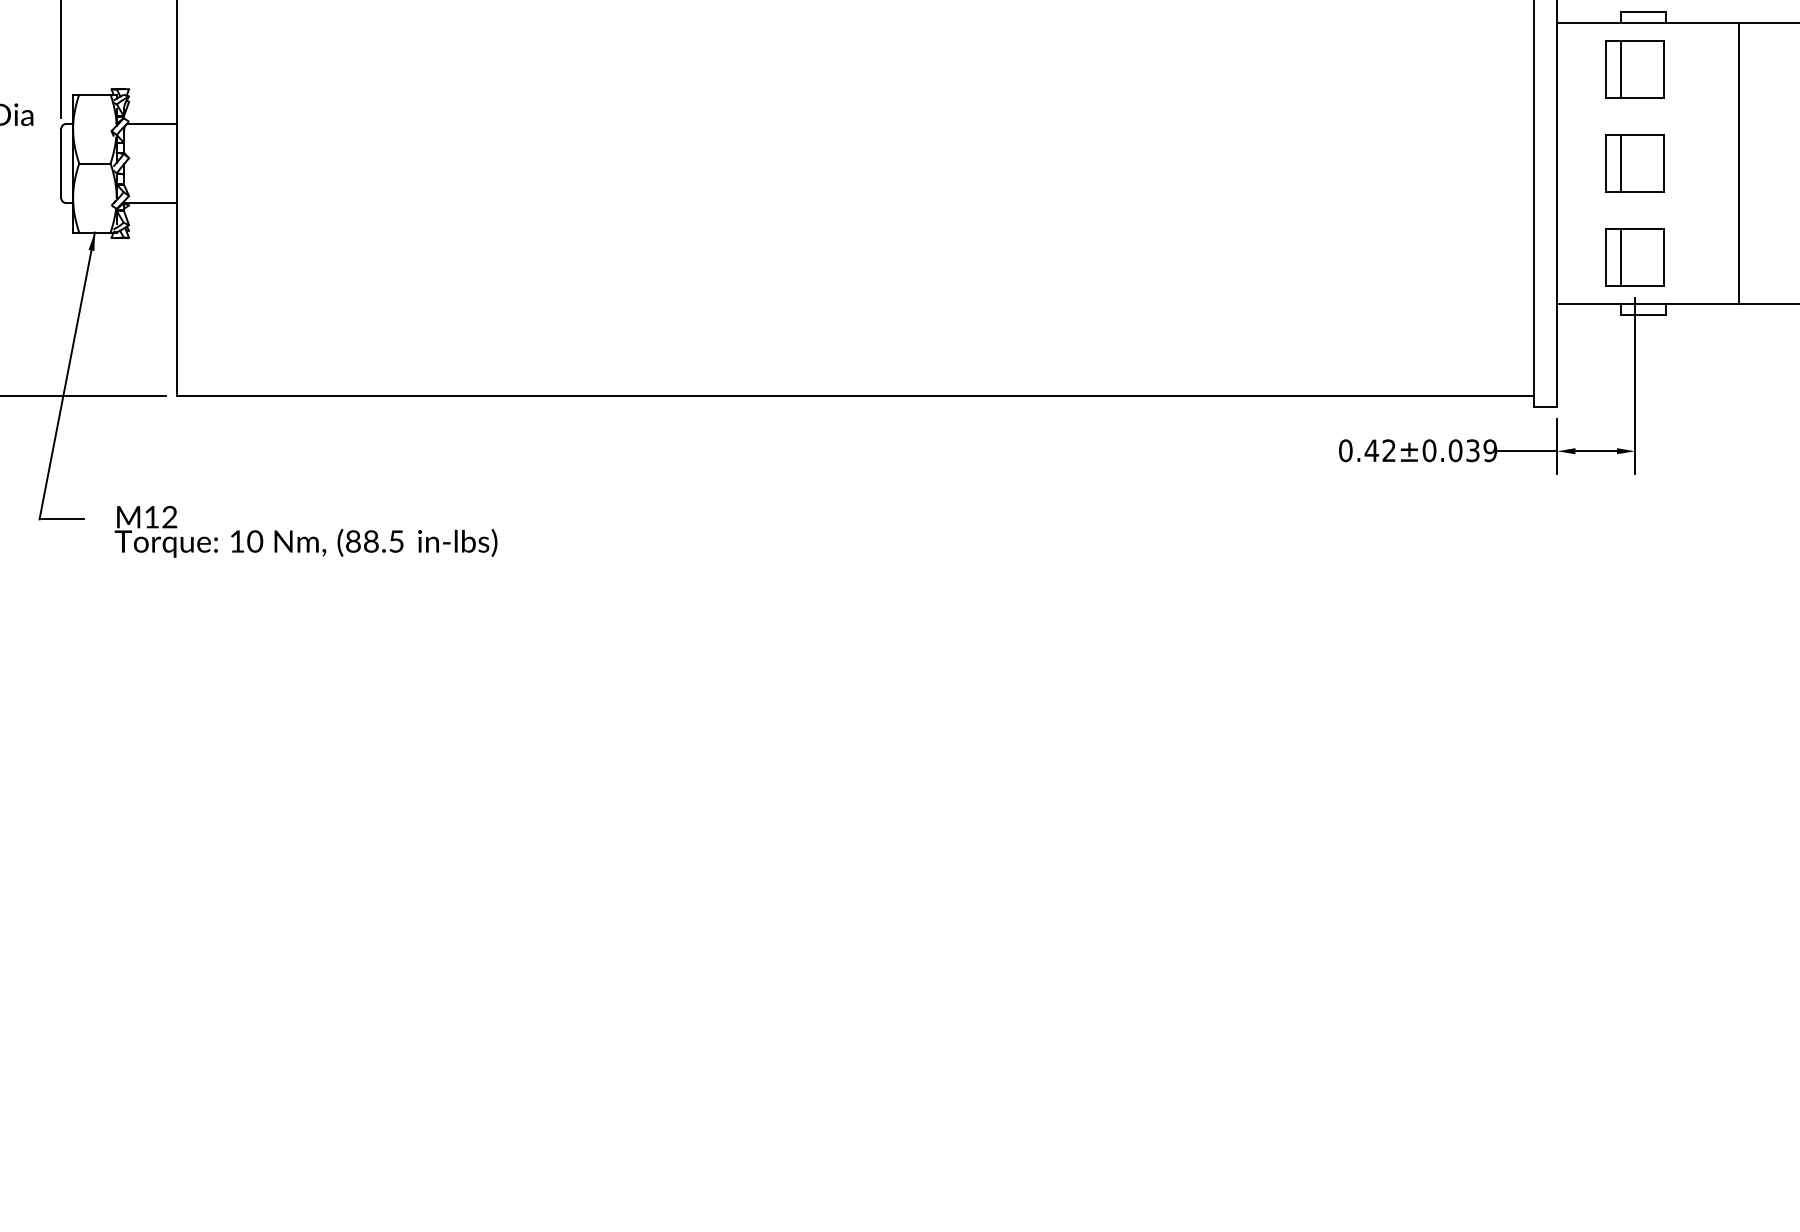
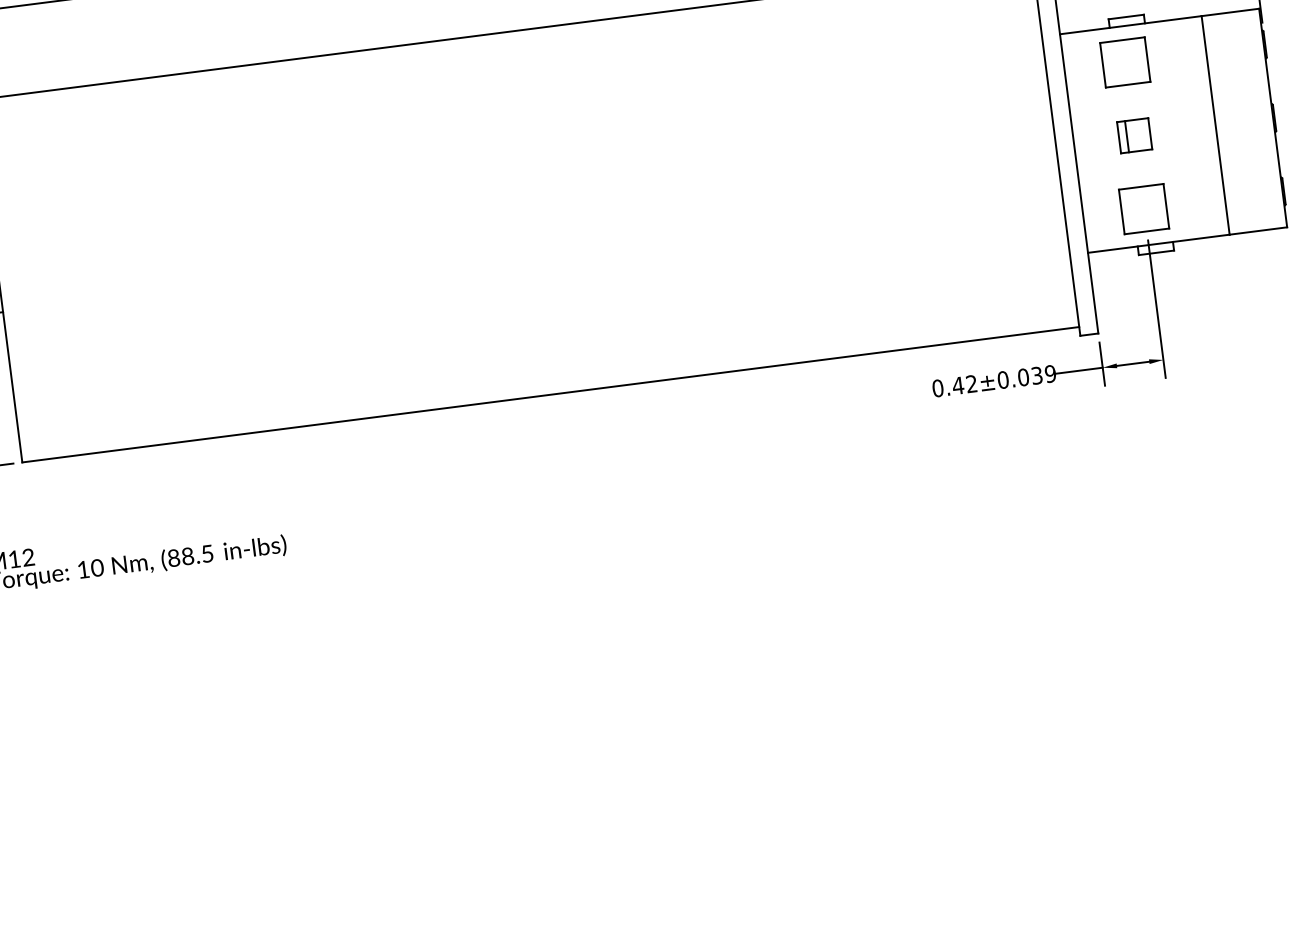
line: (1621, 69) -> (1114, 63), removed
part: (1634, 163) -> (1134, 135), size x0.7
line: (1621, 257) -> (1133, 210), removed

